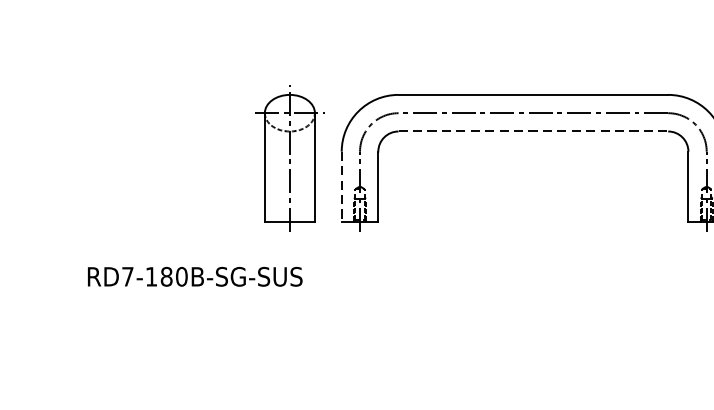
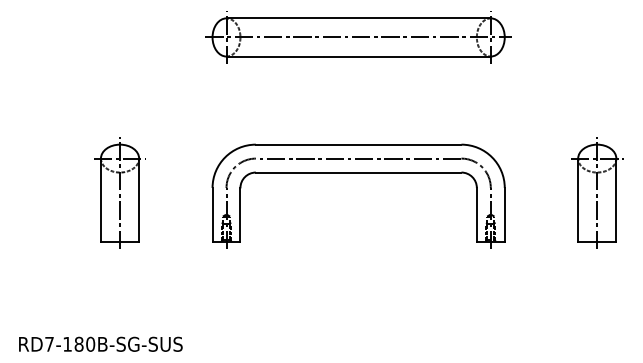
line: (533, 131) -> (358, 172), dashed -> solid
part: (289, 157) -> (119, 192), moved
line: (341, 186) -> (212, 214), dashed -> solid
text: (194, 275) -> (100, 343), moved

